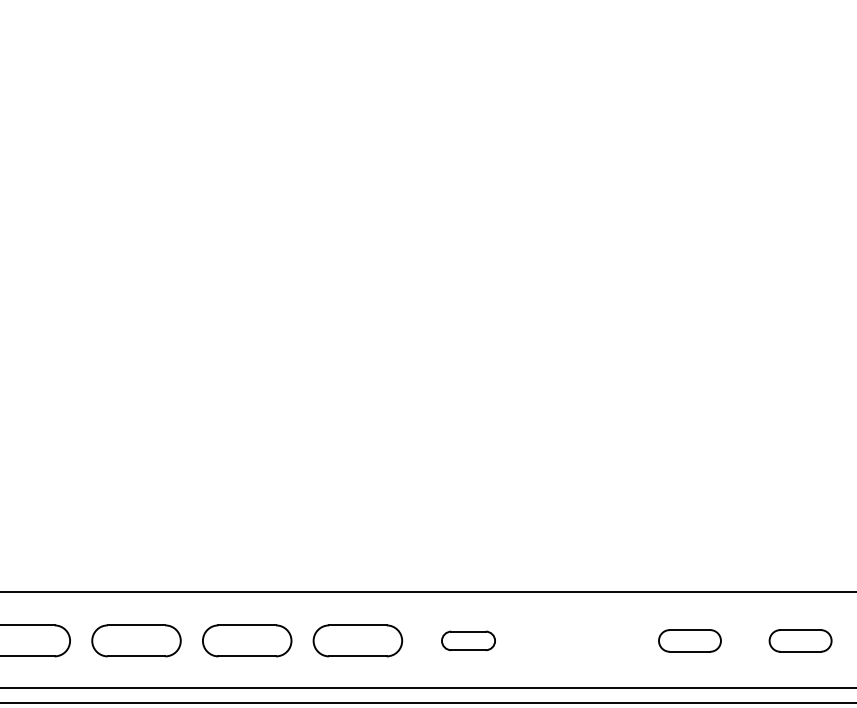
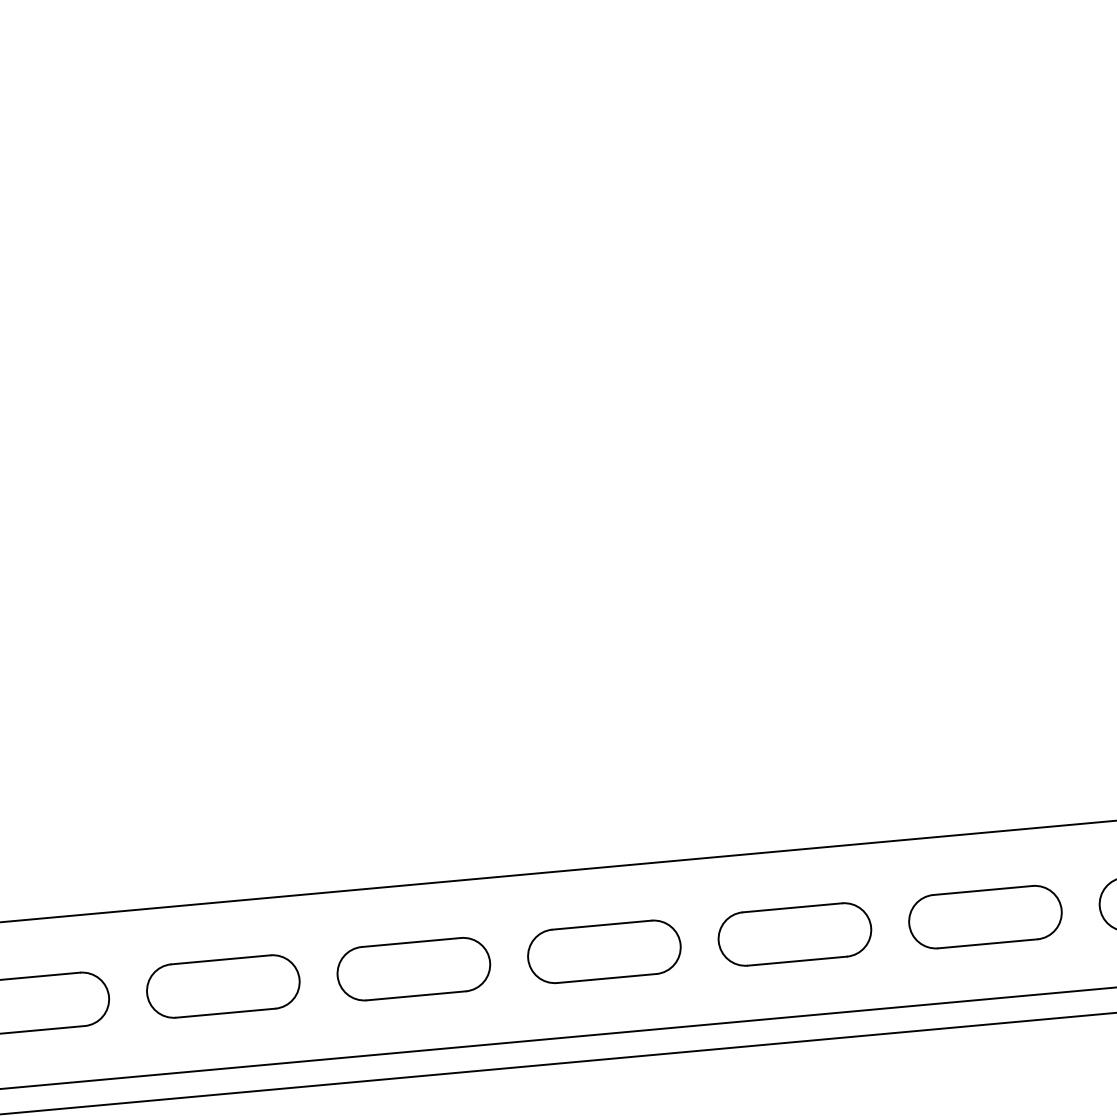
part: (468, 640) -> (413, 968), size x1.67
part: (579, 640) -> (604, 951), added
part: (689, 640) -> (794, 933), size x1.43
part: (800, 640) -> (985, 916), size x1.43

